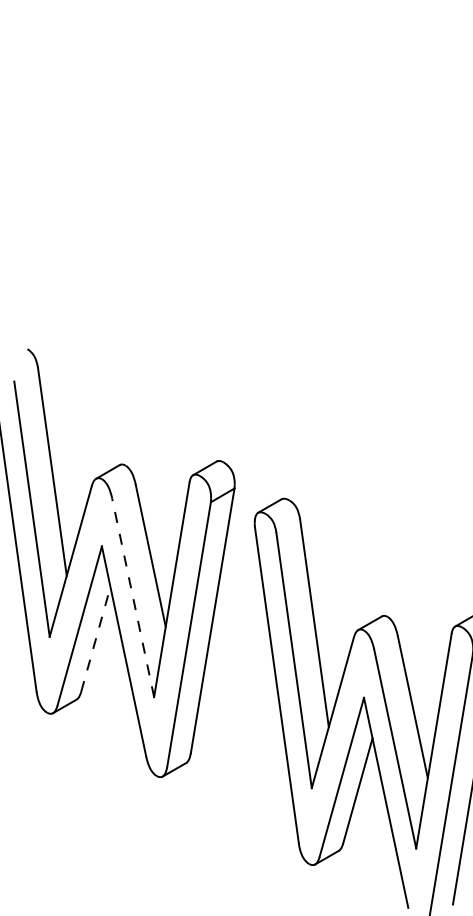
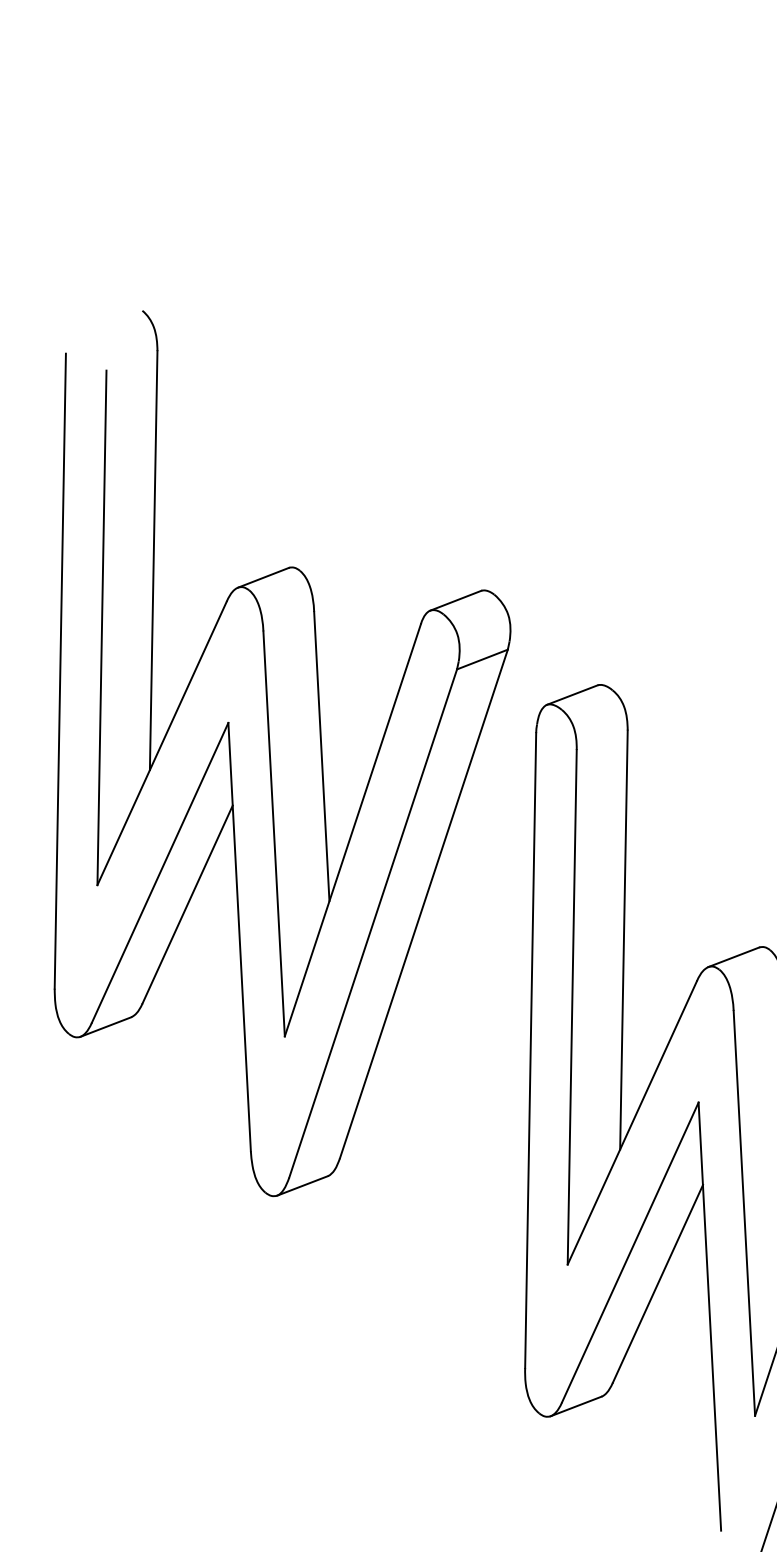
line: (133, 597) -> (274, 833), dashed -> solid
line: (95, 638) -> (187, 902), dashed -> solid

